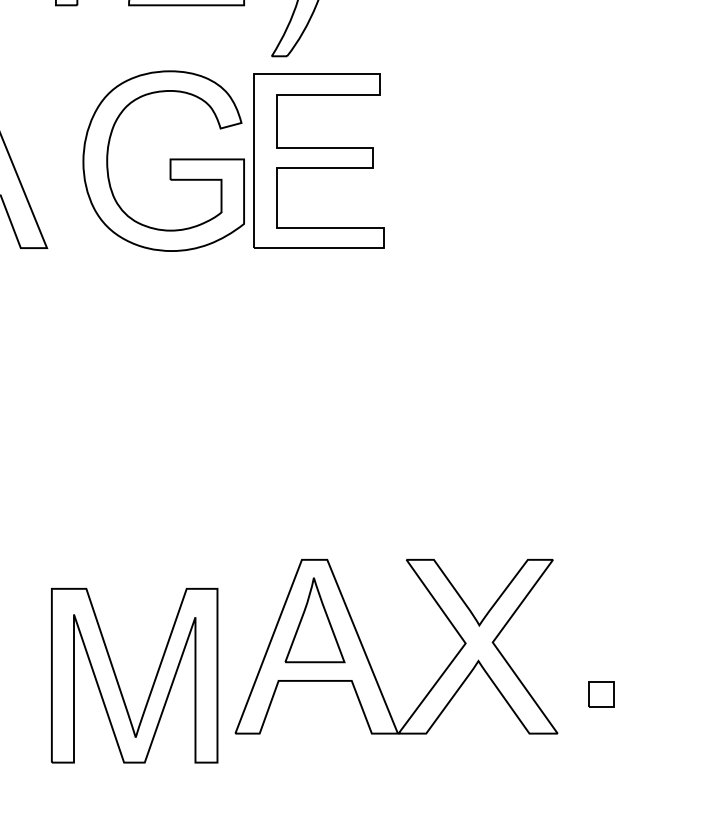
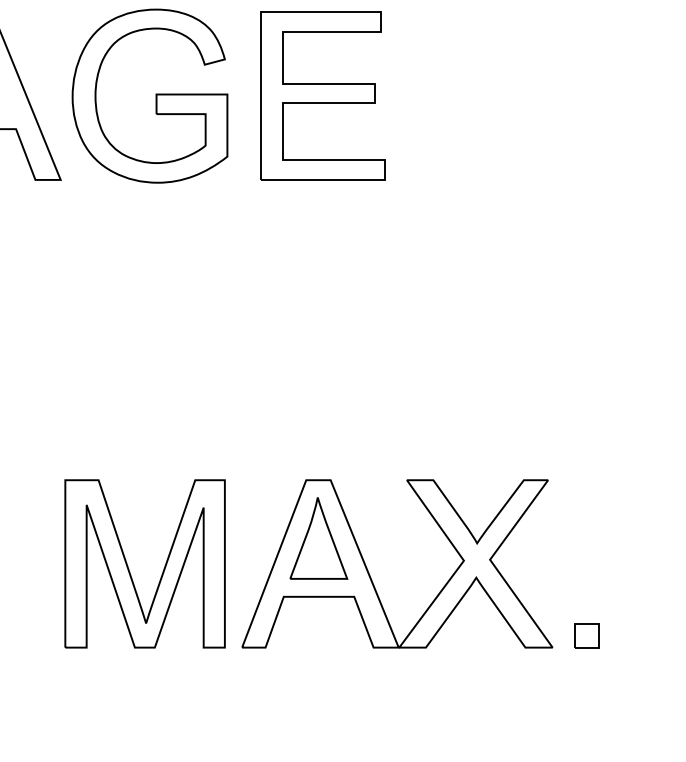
part: (163, 160) -> (149, 95), moved
part: (118, 681) -> (129, 569), moved
part: (601, 694) -> (587, 635), moved

